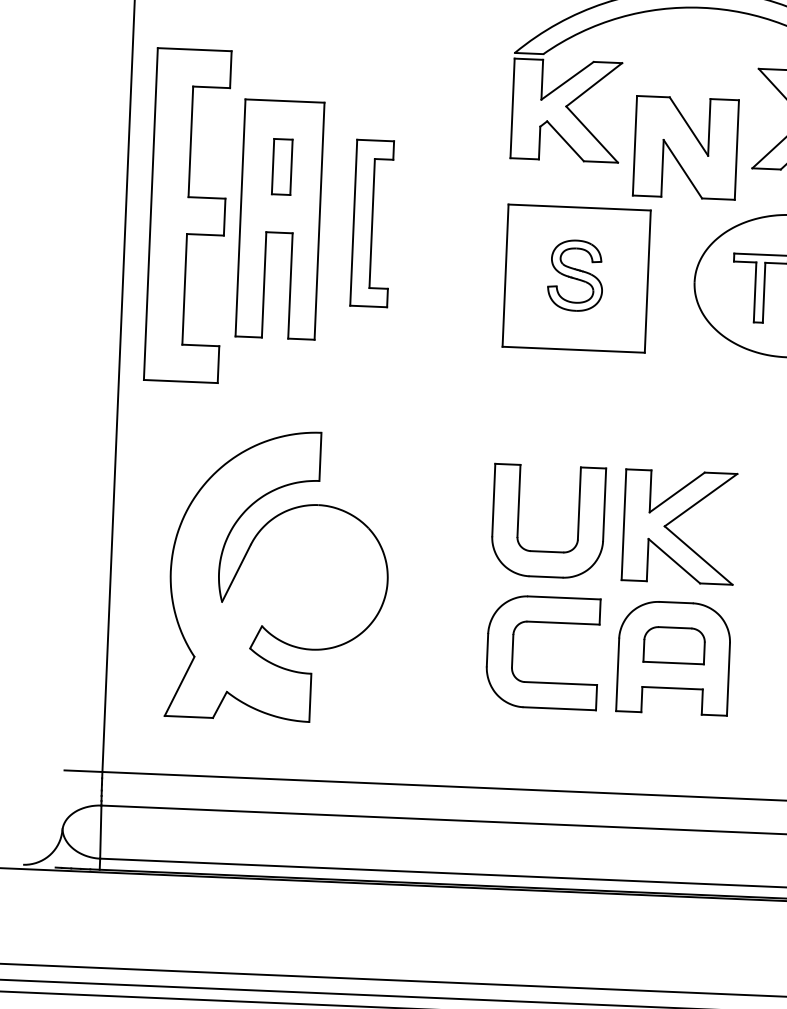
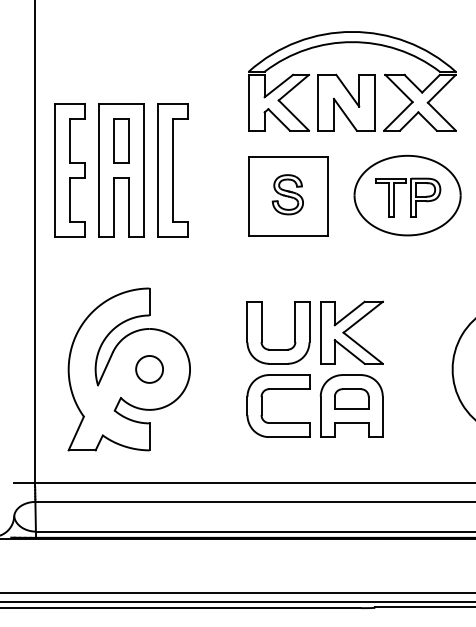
part: (685, 147) -> (346, 102), moved
part: (282, 166) -> (121, 140), size x1.43
part: (187, 215) -> (69, 170), size x0.71
part: (371, 223) -> (172, 170), size x1.43
circle: (315, 577) -> (149, 369), added

